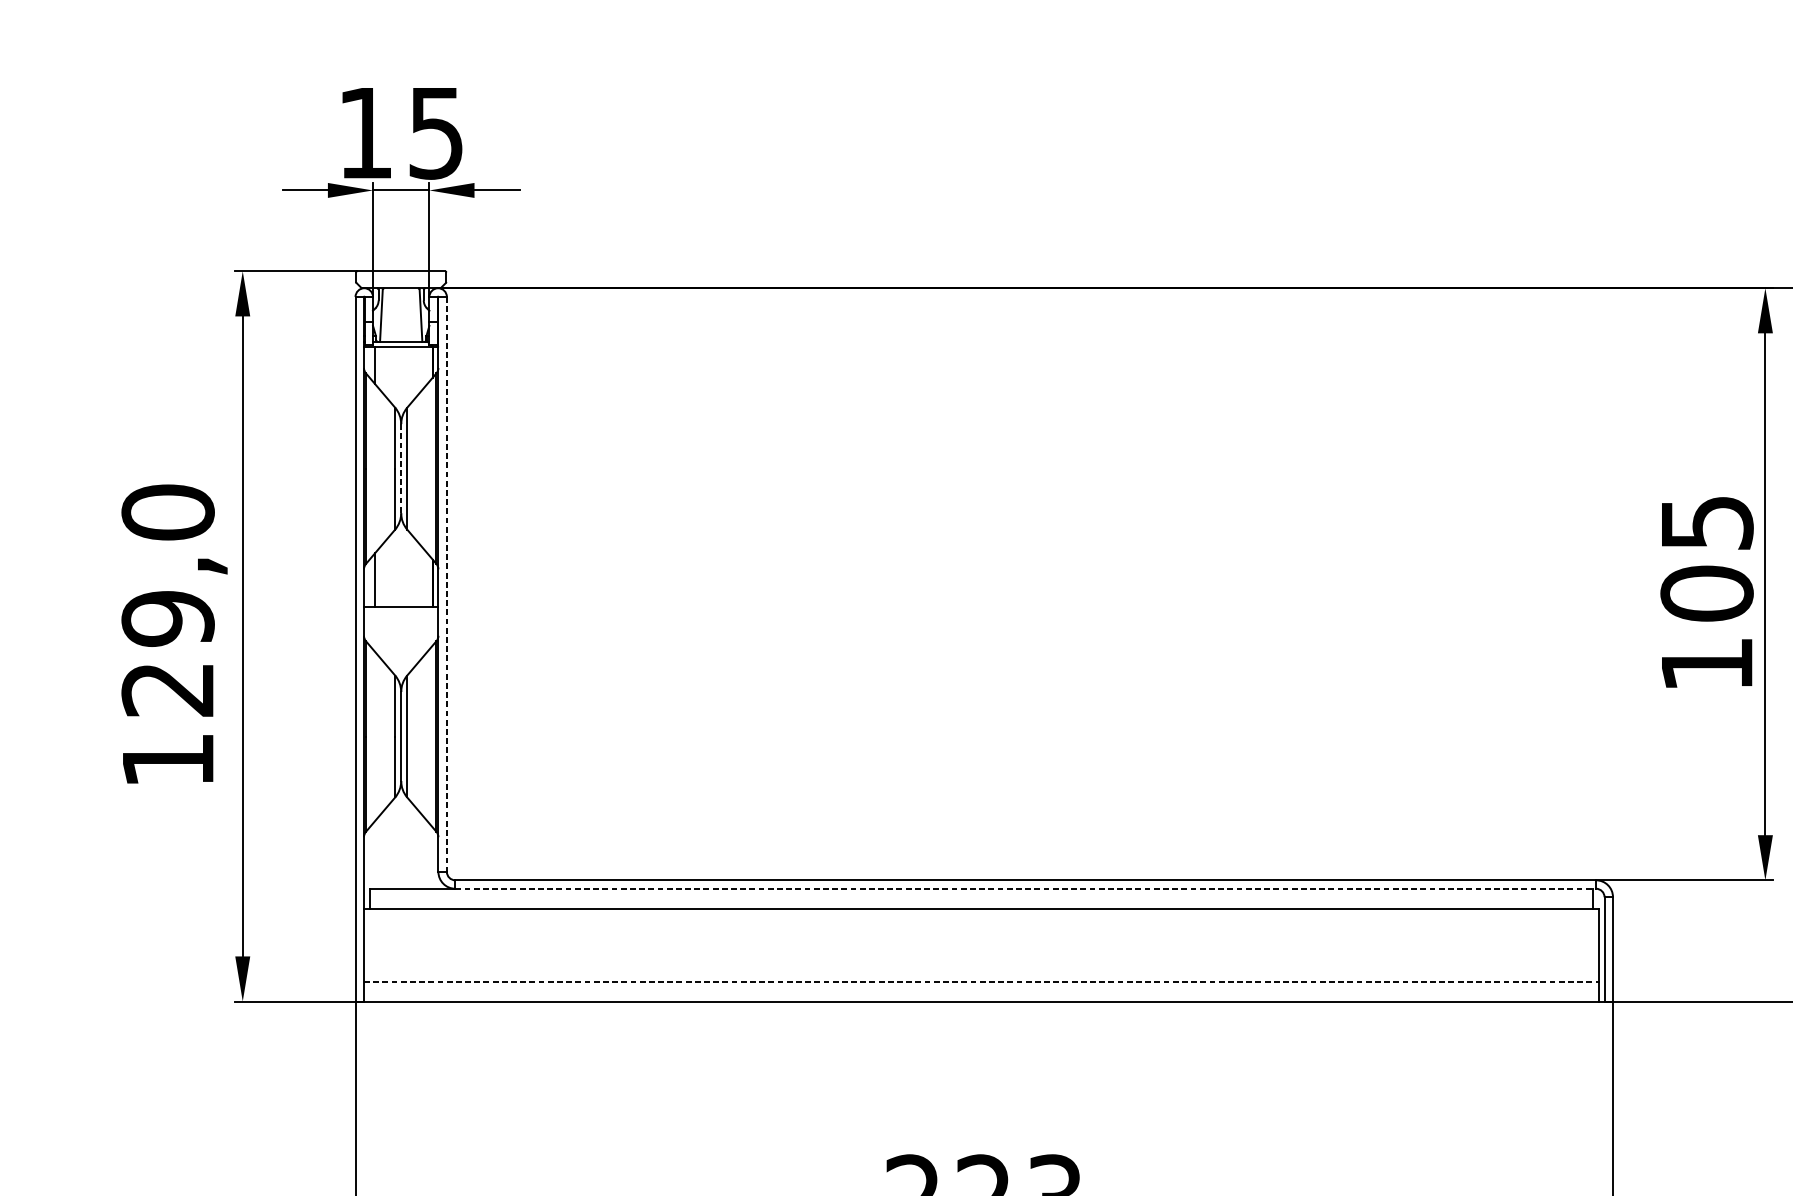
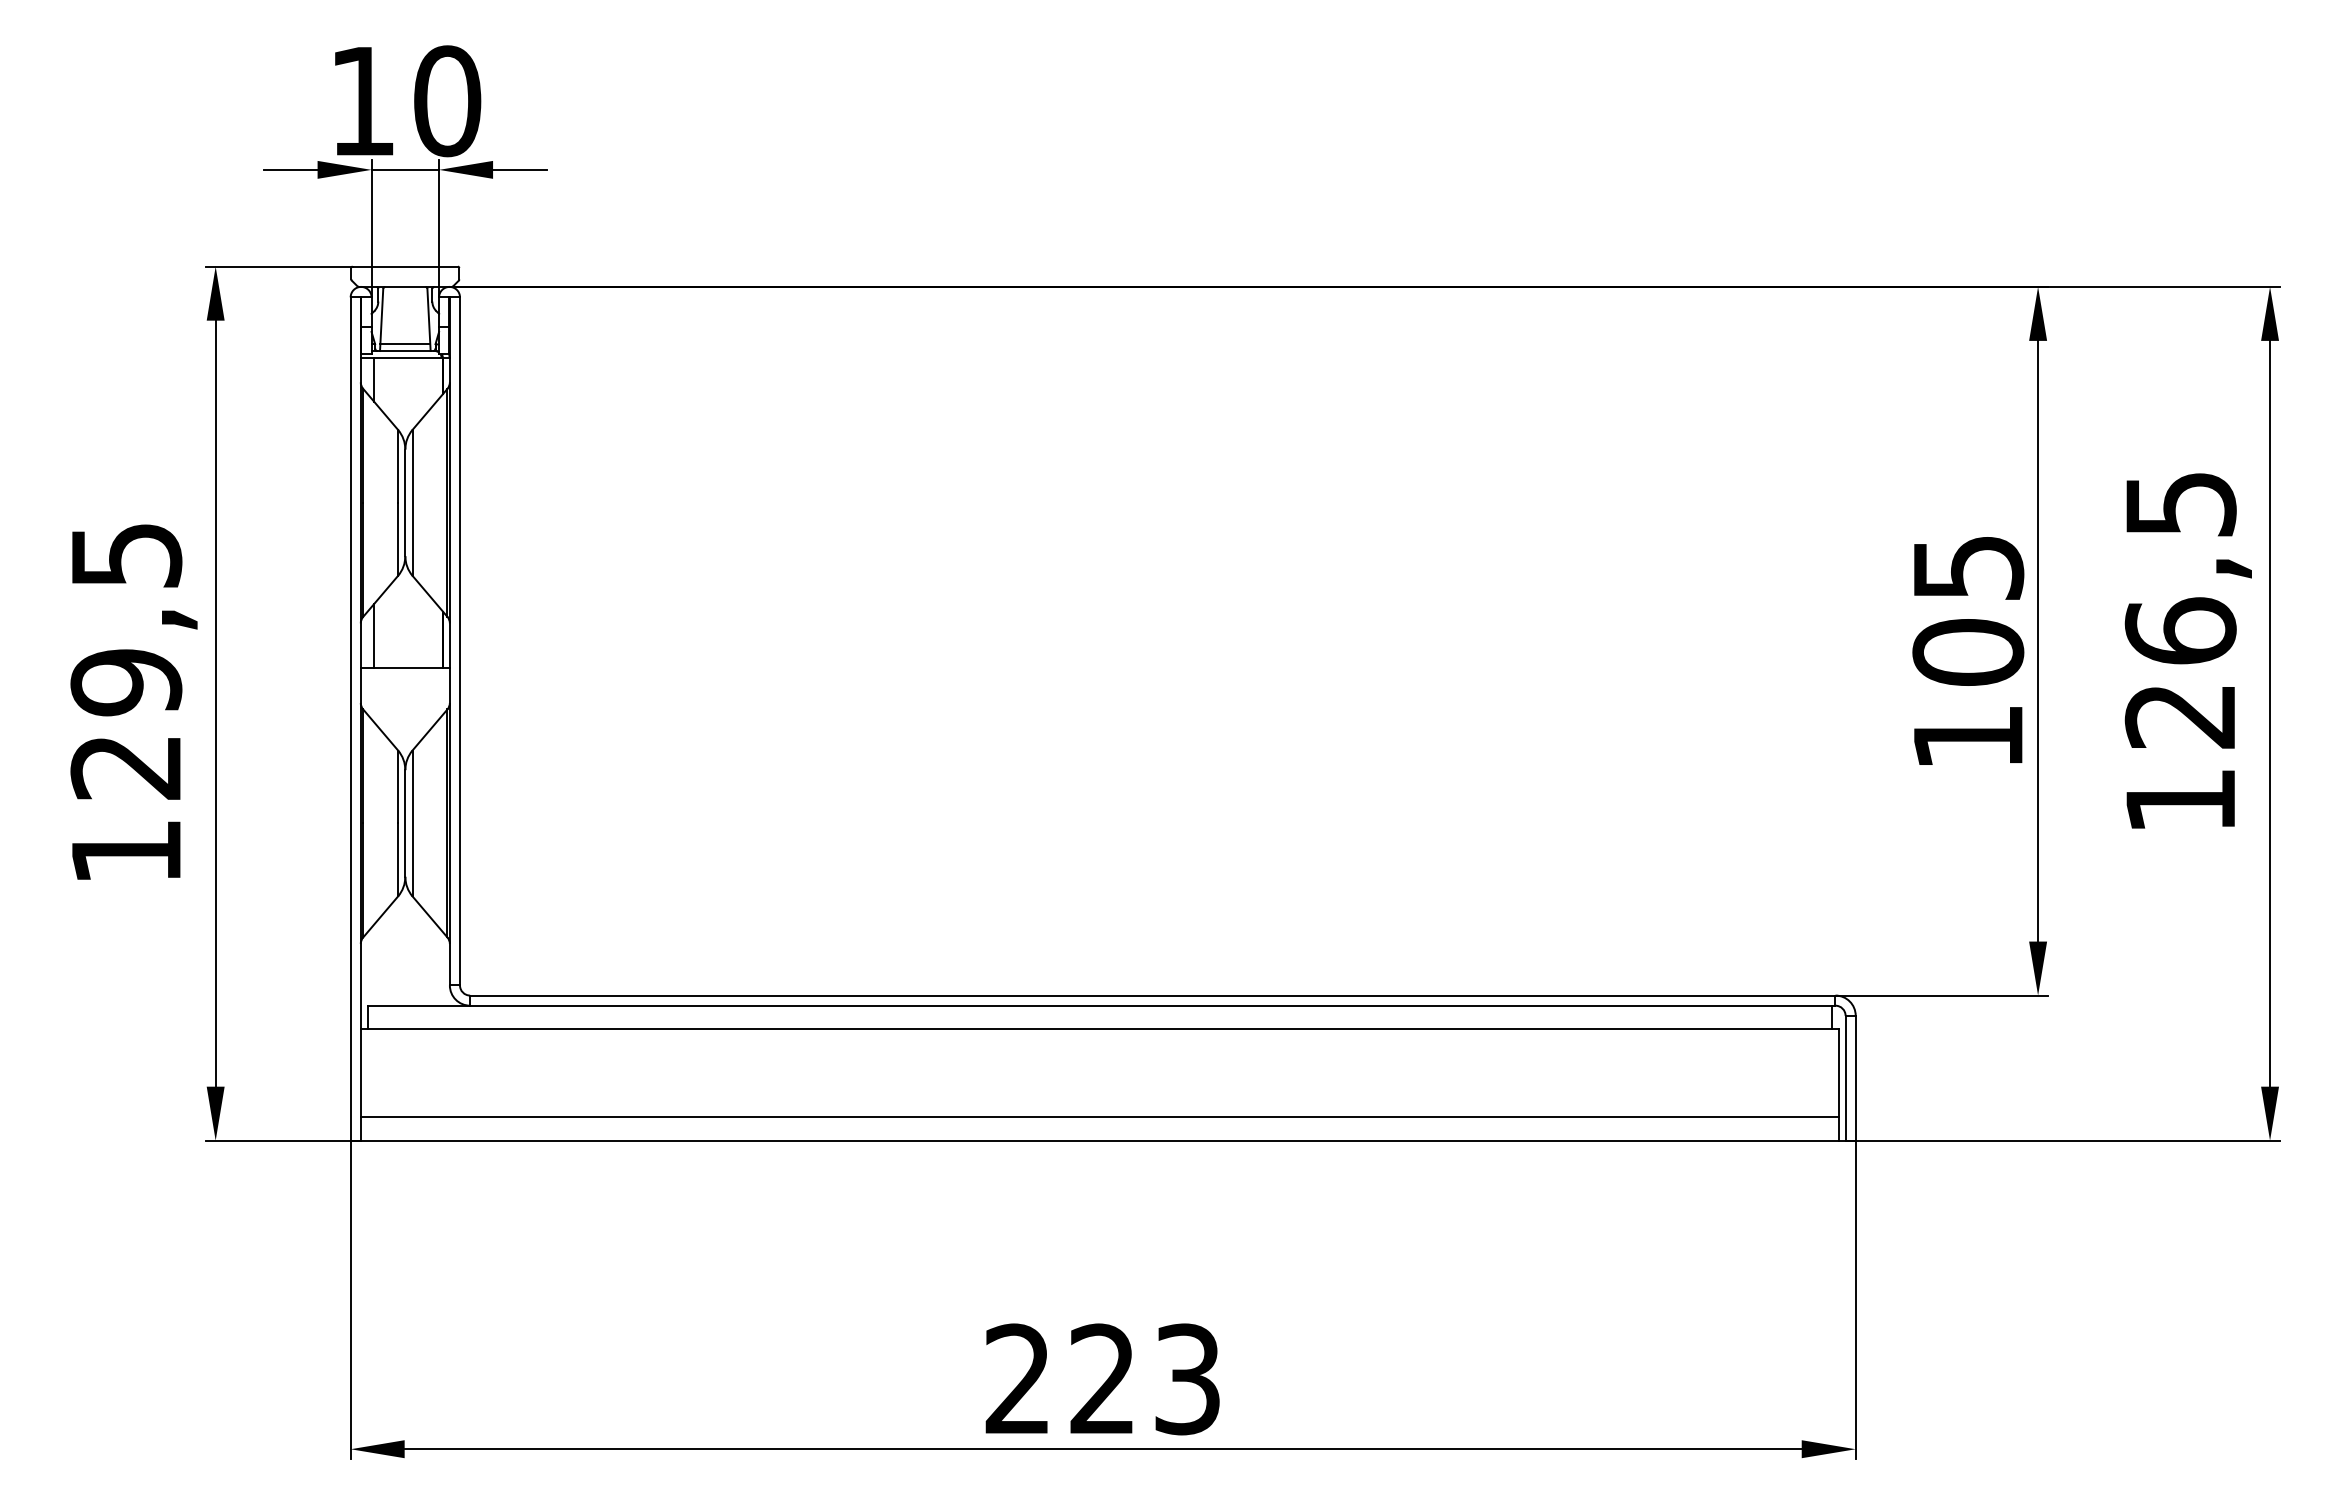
text: (436, 133) -> (447, 101), 15 -> 10
line: (401, 336) -> (405, 344), added
line: (401, 469) -> (405, 503), dashed -> solid
text: (168, 511) -> (126, 554), 129,0 -> 129,5
line: (447, 584) -> (460, 641), dashed -> solid
line: (1025, 888) -> (1152, 1005), dashed -> solid
line: (982, 982) -> (1100, 1117), dashed -> solid

